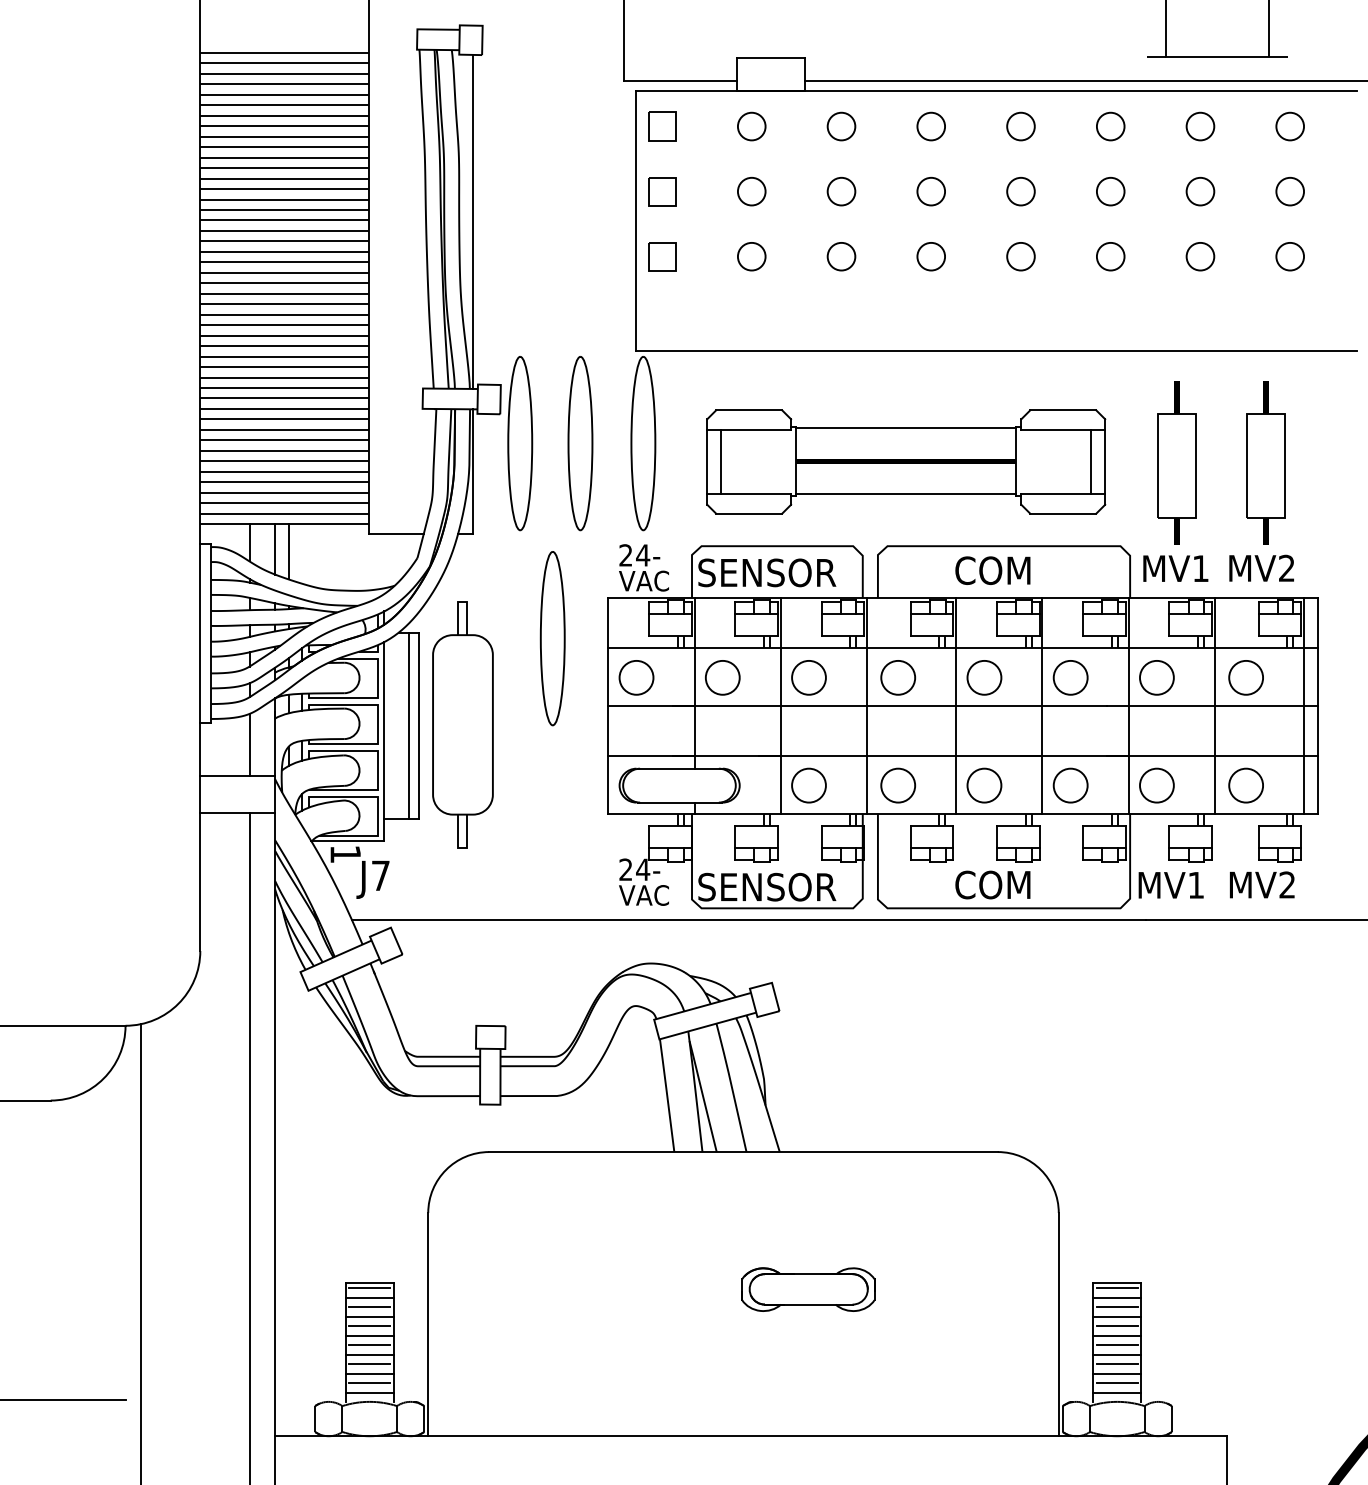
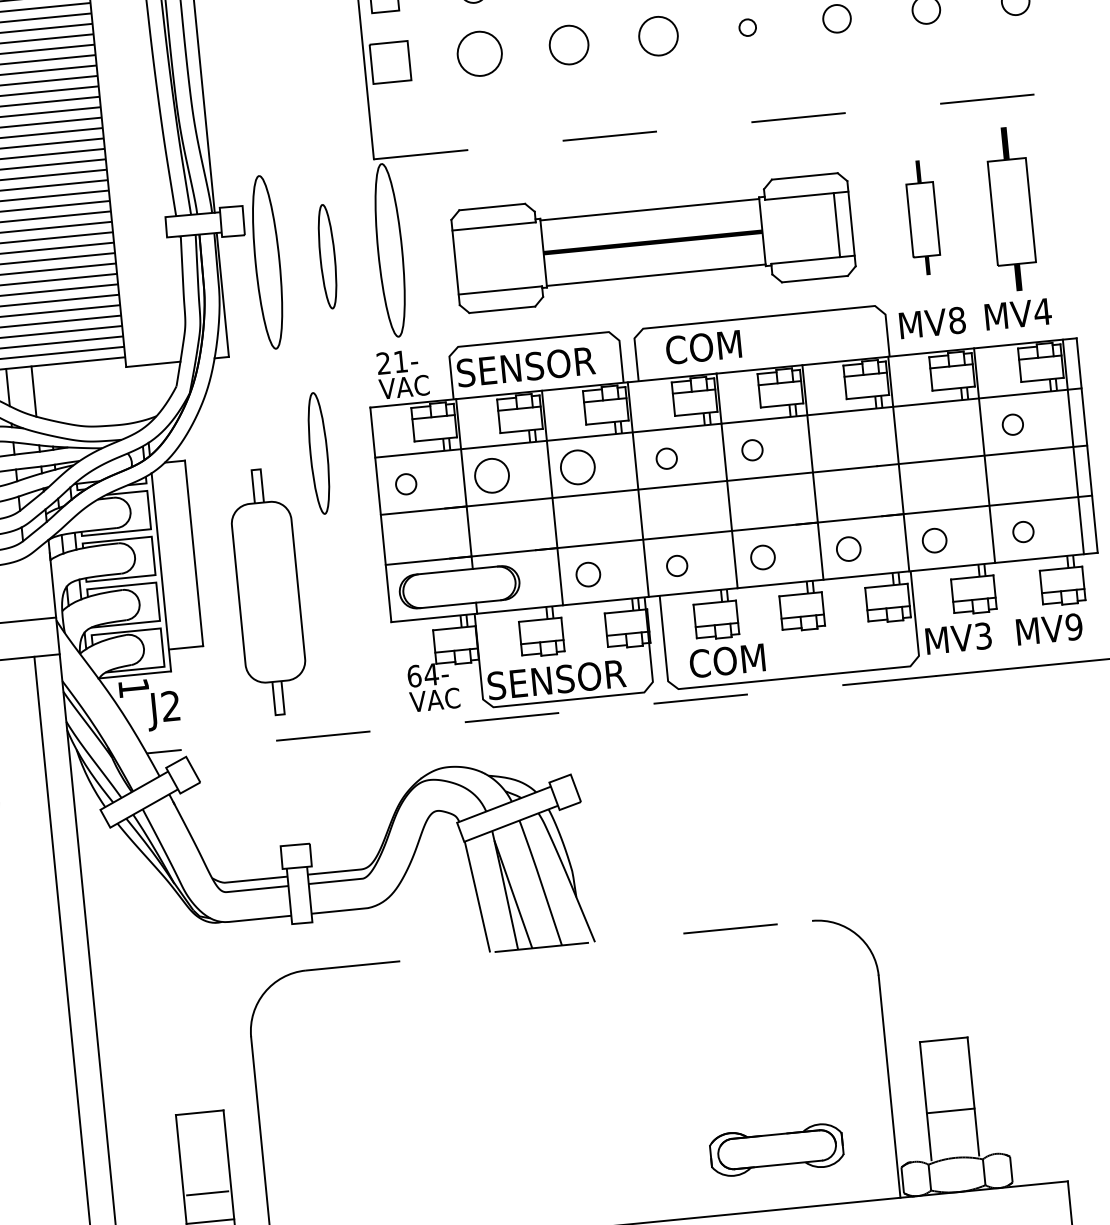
part: (662, 256) -> (390, 62), size x1.4
circle: (751, 256) -> (479, 53), size x1.6
circle: (841, 256) -> (569, 44), size x1.4
circle: (930, 256) -> (657, 36), size x1.4
circle: (1020, 256) -> (747, 27), size x0.6
line: (997, 351) -> (733, 124), solid -> dashed
part: (580, 443) -> (327, 256), size x0.6
line: (721, 461) -> (469, 260), removed
part: (1176, 462) -> (922, 217), size x0.7
line: (288, 551) -> (47, 392), removed
text: (643, 555) -> (401, 361), 24- -> 21-
text: (1286, 567) -> (1042, 310), MV2 -> MV4
text: (1200, 568) -> (956, 320), MV1 -> MV8
text: (992, 570) -> (703, 347), moved
part: (552, 638) -> (318, 453), size x0.7
circle: (636, 677) -> (406, 483), size x0.6
circle: (898, 677) -> (666, 458), size x0.6
circle: (984, 677) -> (752, 449), size x0.6
circle: (1070, 677) -> (838, 441), removed
circle: (1156, 677) -> (923, 433), removed
circle: (1246, 677) -> (1013, 424), size x0.6
part: (462, 724) -> (268, 591), moved
line: (408, 725) -> (183, 553), removed
line: (249, 744) -> (27, 588), removed
circle: (808, 785) -> (587, 574), size x0.7
circle: (898, 785) -> (677, 565), size x0.6
circle: (984, 785) -> (763, 557), size x0.7
circle: (1070, 785) -> (848, 549), size x0.7
circle: (1156, 785) -> (934, 540), size x0.7
circle: (1246, 785) -> (1023, 531), size x0.6
text: (625, 869) -> (413, 676), 24- -> 64-
text: (380, 875) -> (170, 705), J7 -> J2
text: (992, 884) -> (726, 660), moved
text: (1195, 884) -> (982, 635), MV1 -> MV3
text: (1287, 884) -> (1074, 626), MV2 -> MV9
line: (748, 920) -> (541, 714), solid -> dashed
line: (744, 1152) -> (559, 946), solid -> dashed
line: (369, 1288) -> (200, 1118), removed
line: (1116, 1288) -> (943, 1045), removed
part: (808, 1289) -> (776, 1149), moved
line: (369, 1297) -> (200, 1126), removed
line: (1117, 1297) -> (945, 1053), removed
line: (369, 1307) -> (201, 1136), removed
line: (1116, 1307) -> (945, 1064), removed
line: (369, 1316) -> (202, 1145), removed
line: (1117, 1316) -> (947, 1072), removed
line: (369, 1326) -> (203, 1155), removed
line: (1116, 1326) -> (947, 1082), removed
line: (369, 1335) -> (204, 1164), removed
line: (1117, 1335) -> (949, 1091), removed
line: (369, 1345) -> (205, 1174), removed
line: (1116, 1345) -> (949, 1101), removed
line: (369, 1354) -> (206, 1183), removed
line: (1116, 1364) -> (950, 1120), removed
line: (369, 1373) -> (208, 1202), removed
line: (1117, 1373) -> (952, 1129), removed
line: (369, 1383) -> (209, 1212), removed
line: (1116, 1383) -> (952, 1139), removed
line: (1117, 1392) -> (954, 1148), removed

